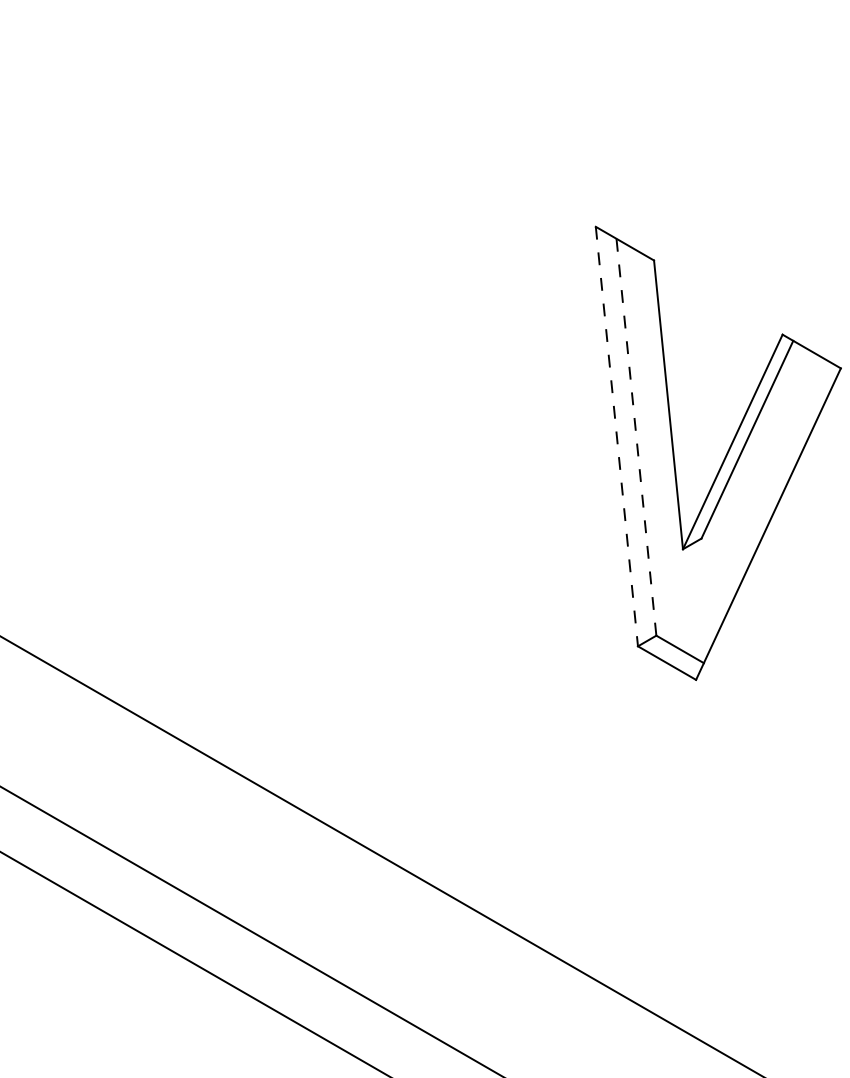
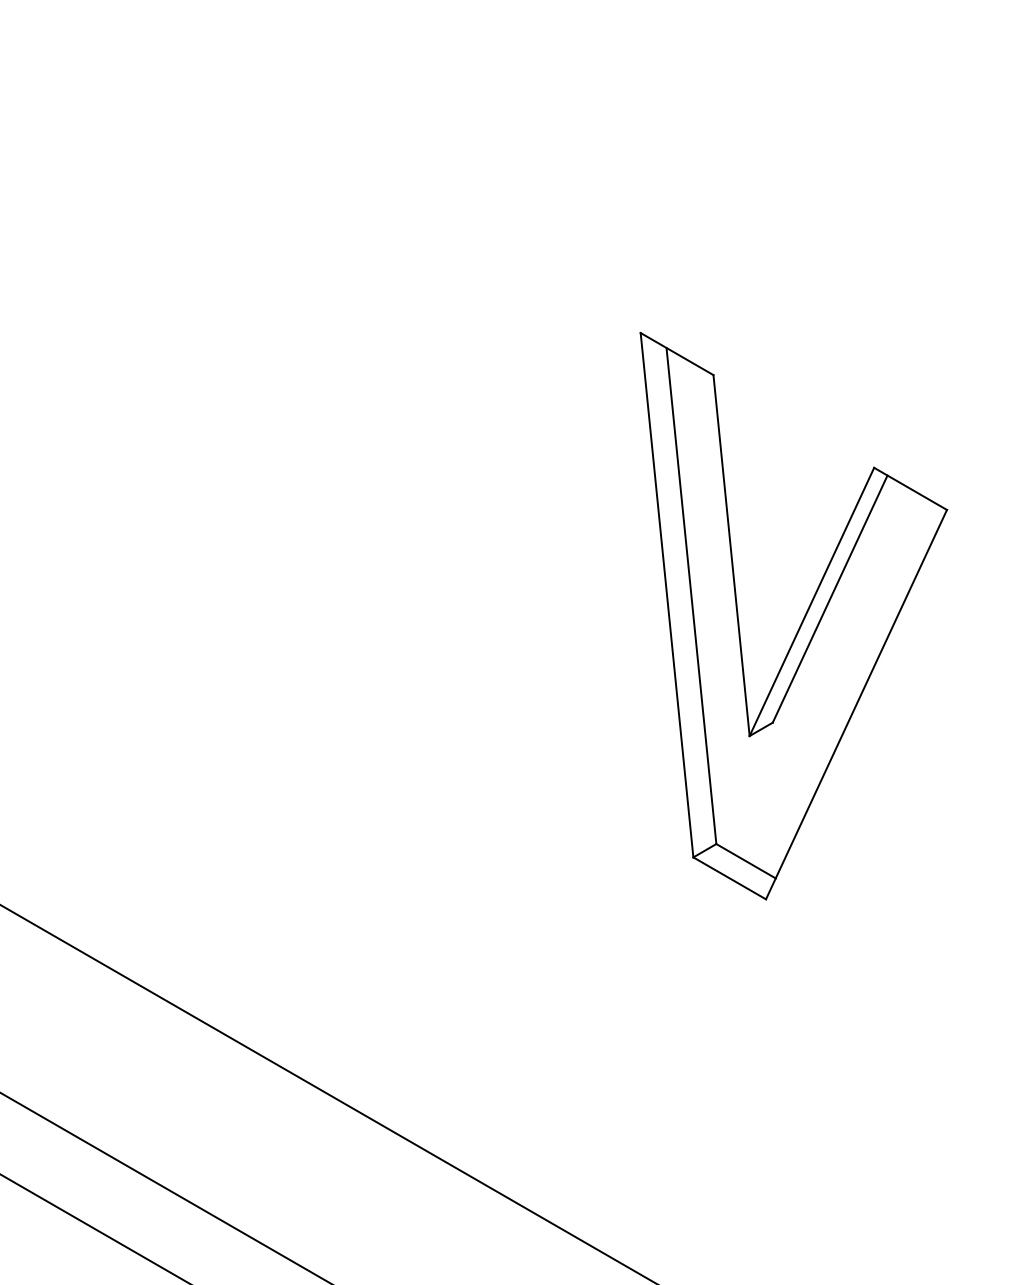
line: (616, 436) -> (666, 595), dashed -> solid
line: (636, 437) -> (691, 596), dashed -> solid

